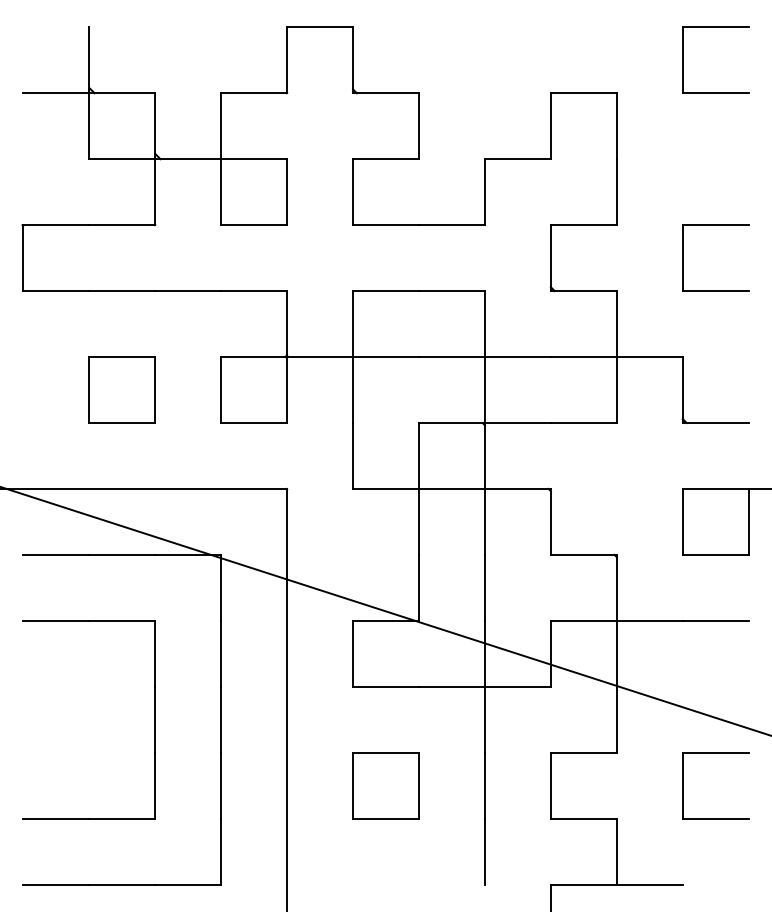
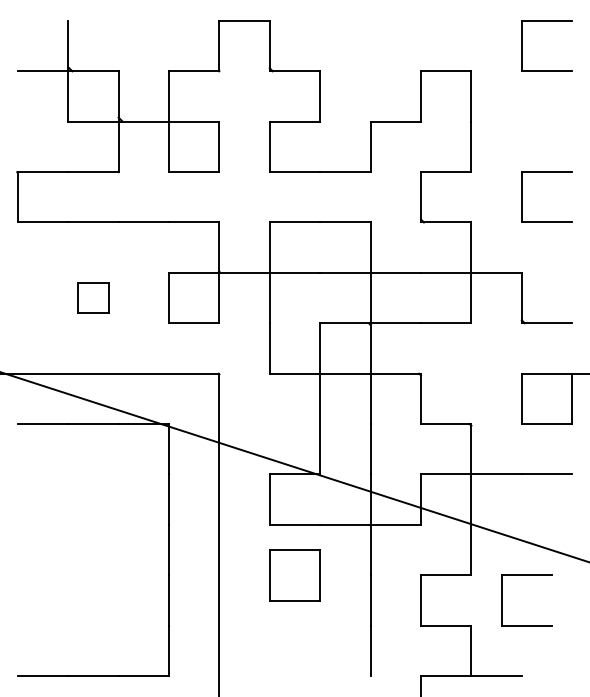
part: (122, 389) -> (93, 297), size x0.6
part: (155, 719) -> (118, 549), removed
part: (385, 785) -> (294, 575), moved
part: (683, 785) -> (502, 600), moved

